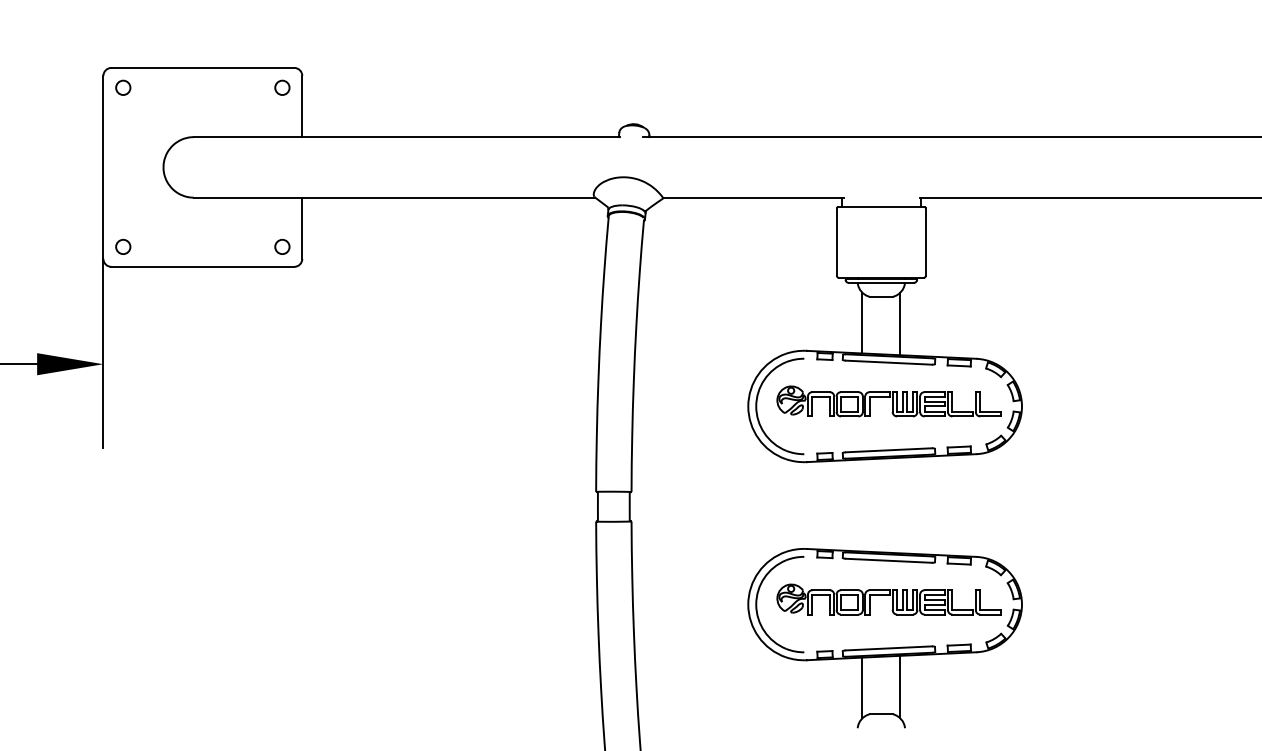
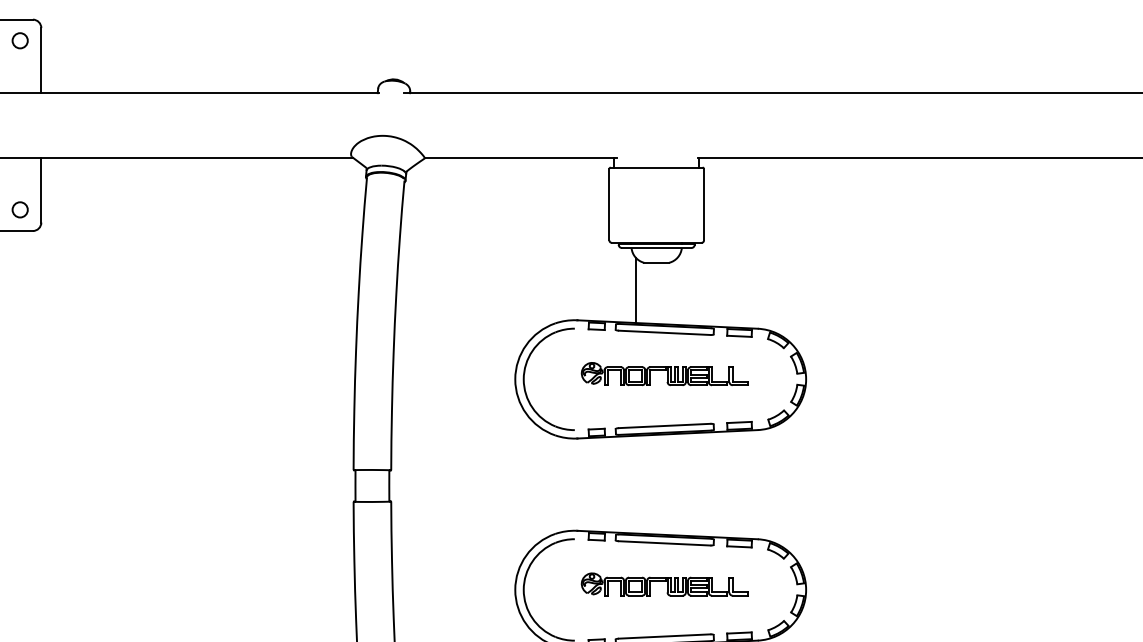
line: (900, 323) -> (677, 291), removed
part: (888, 401) -> (664, 374), size x0.7
part: (888, 599) -> (664, 584), size x0.7

